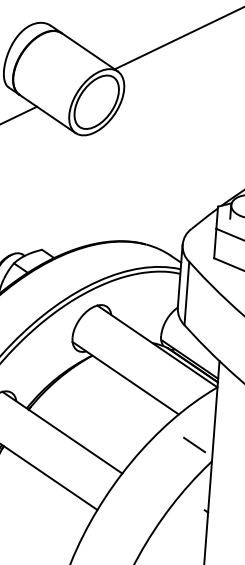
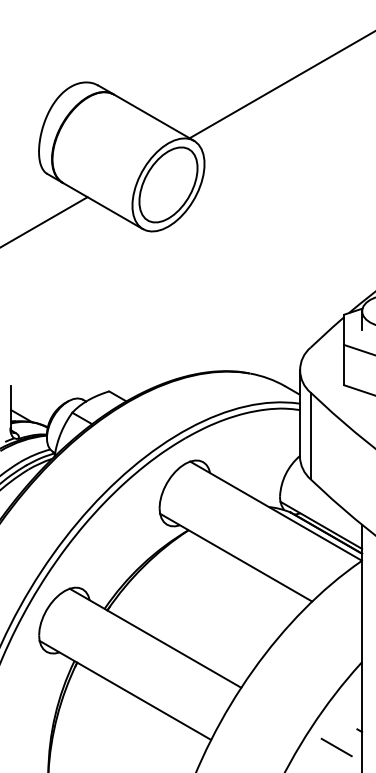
line: (194, 444) -> (336, 747), moved

